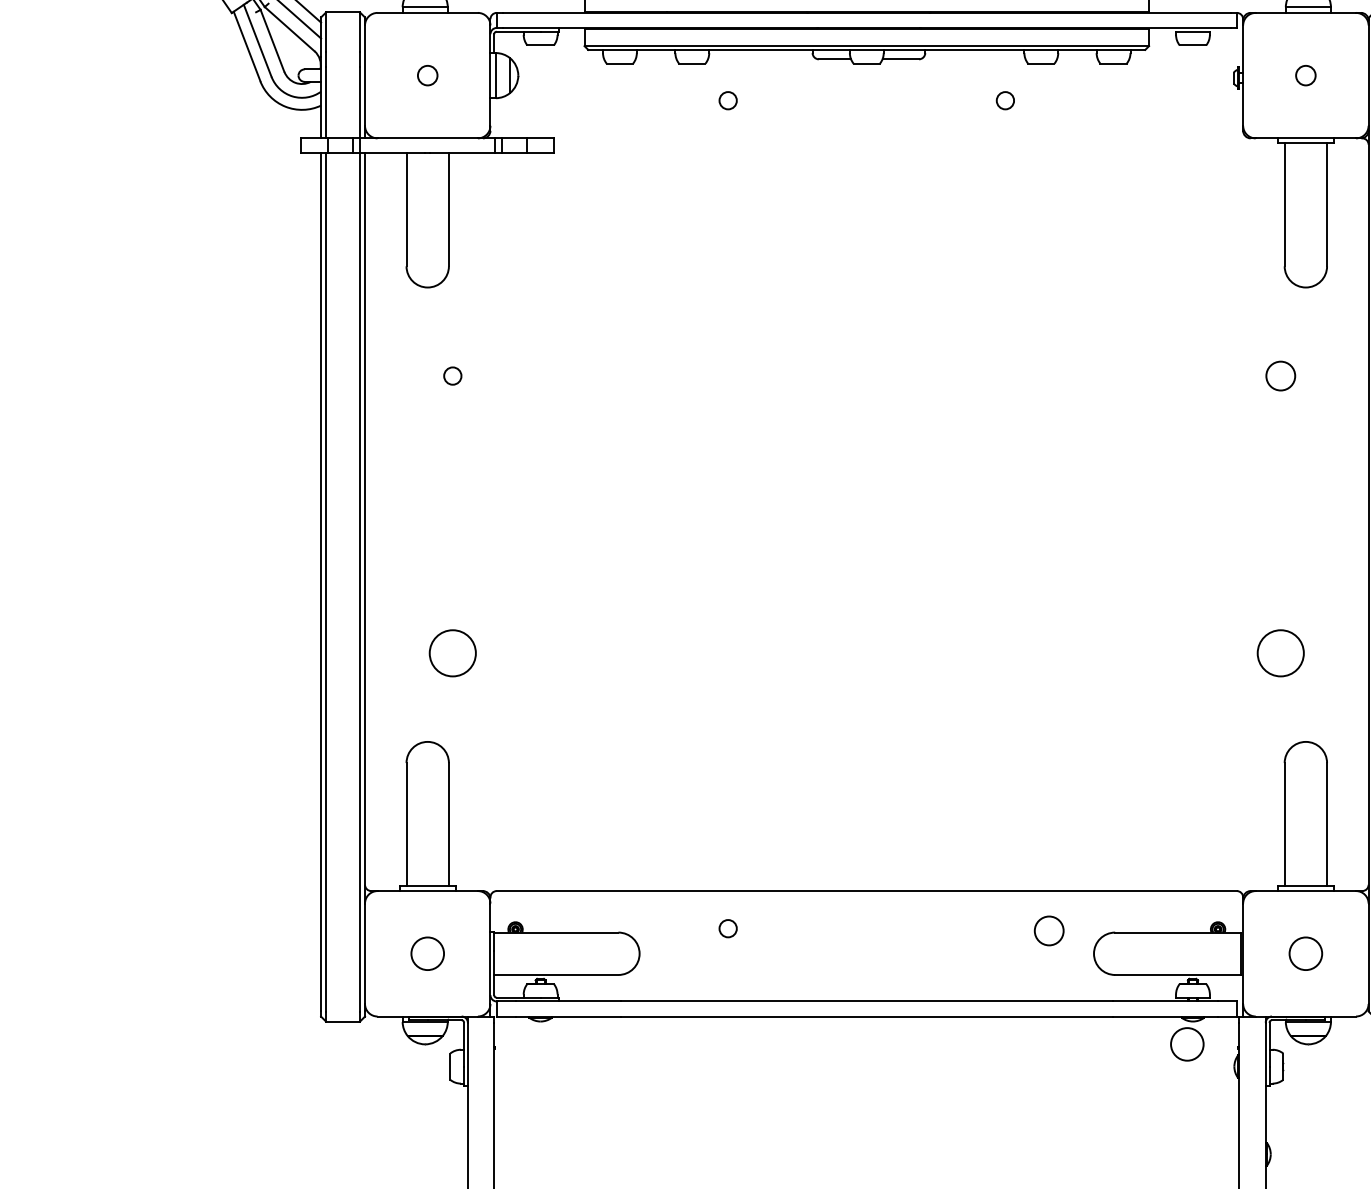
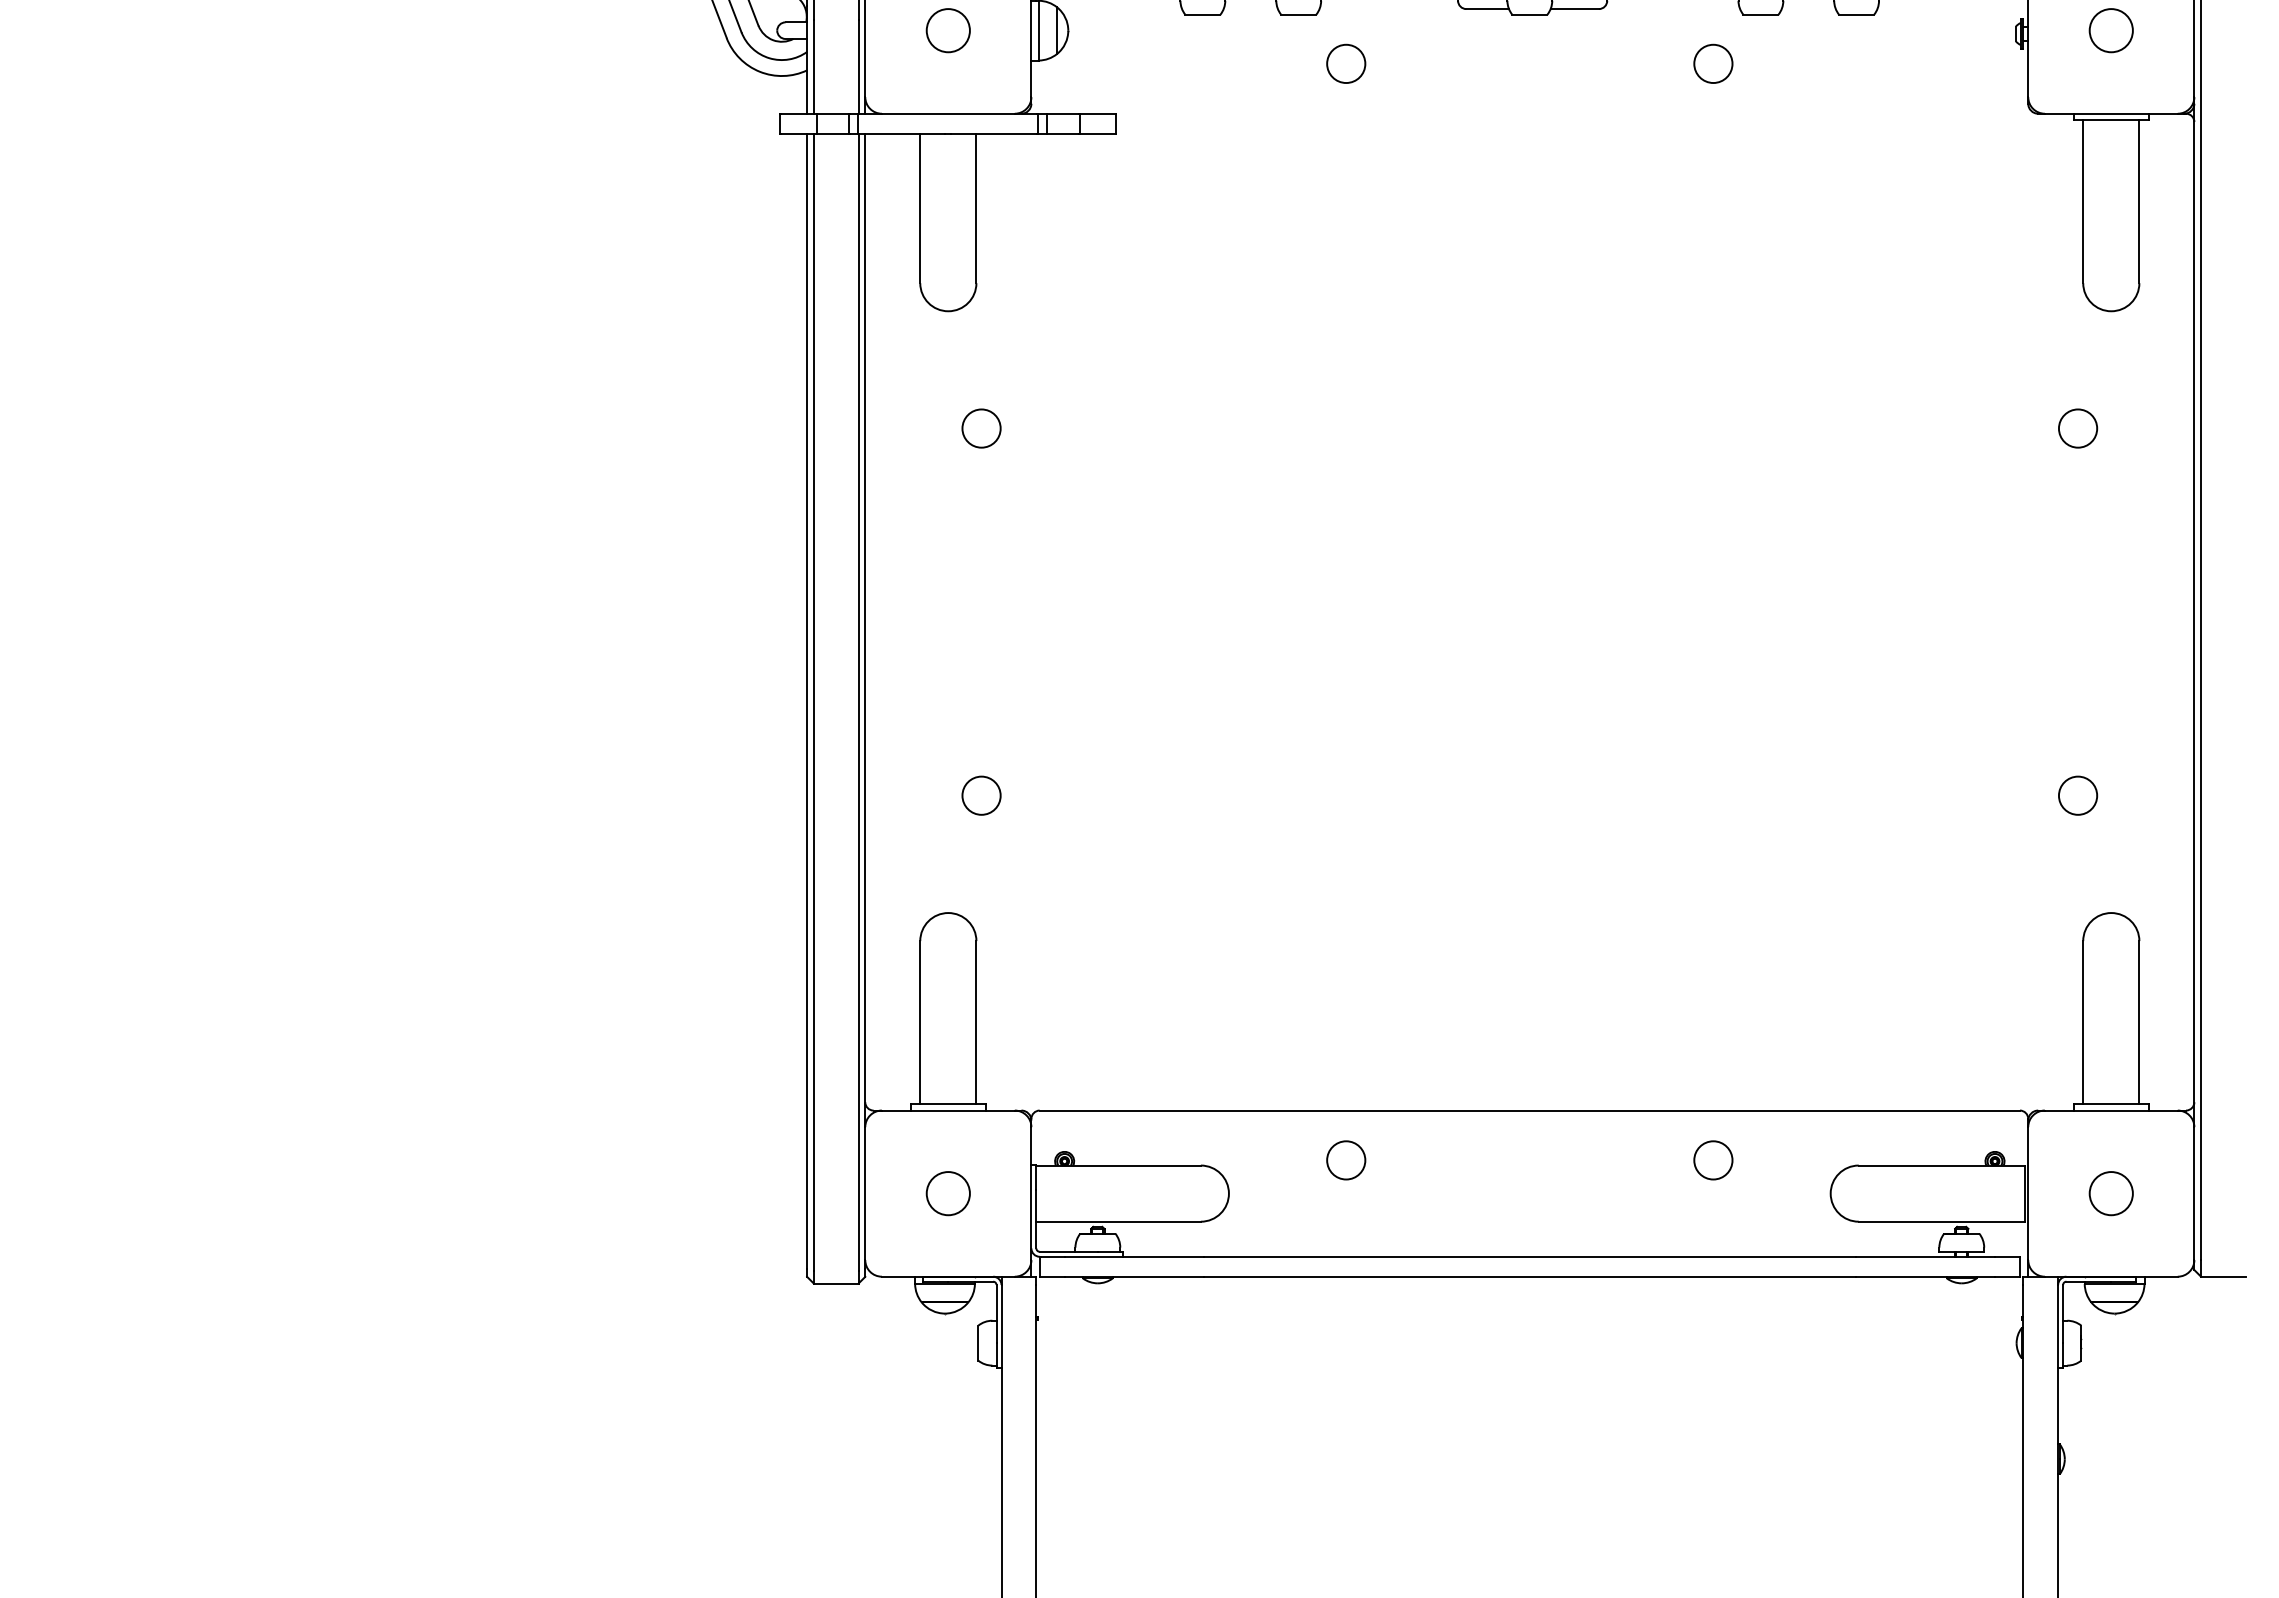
circle: (427, 75) -> (947, 30), size x1.67
circle: (1305, 75) -> (2110, 30), size x1.67
circle: (728, 100) -> (1346, 63), size x1.67
circle: (1005, 100) -> (1713, 63), size x1.67
circle: (452, 376) -> (981, 428), size x1.67
circle: (452, 653) -> (981, 795), size x0.62
circle: (1280, 653) -> (2077, 795), size x0.62
circle: (728, 928) -> (1346, 1160), size x1.67
circle: (1049, 931) -> (1713, 1160), moved
circle: (1186, 1044) -> (1953, 1313), removed

